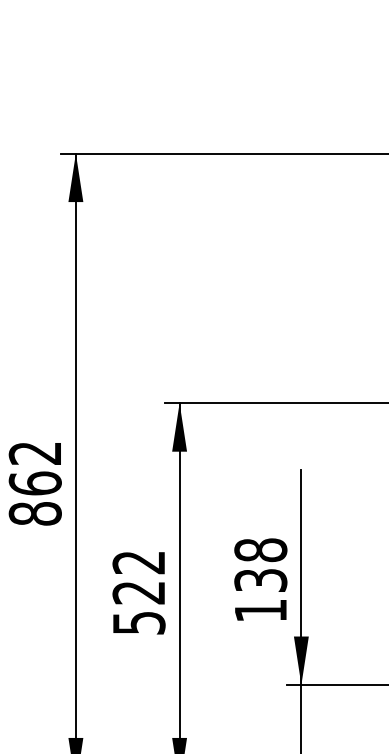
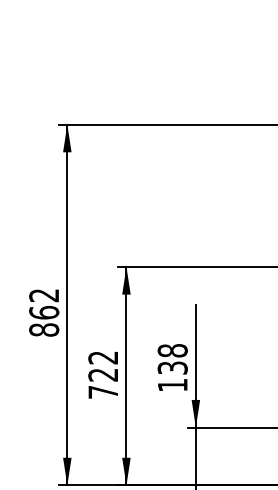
text: (139, 623) -> (103, 392), 522 -> 722

